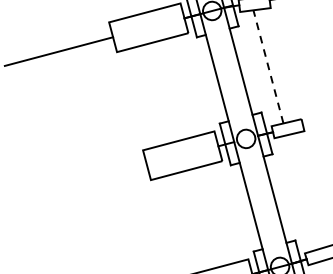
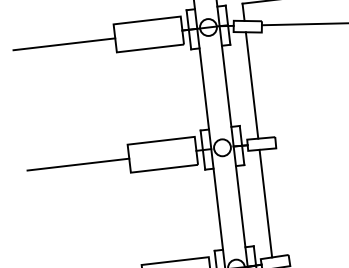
line: (268, 66) -> (252, 85), dashed -> solid
line: (92, 179) -> (78, 164), added
line: (301, 192) -> (265, 203), added

